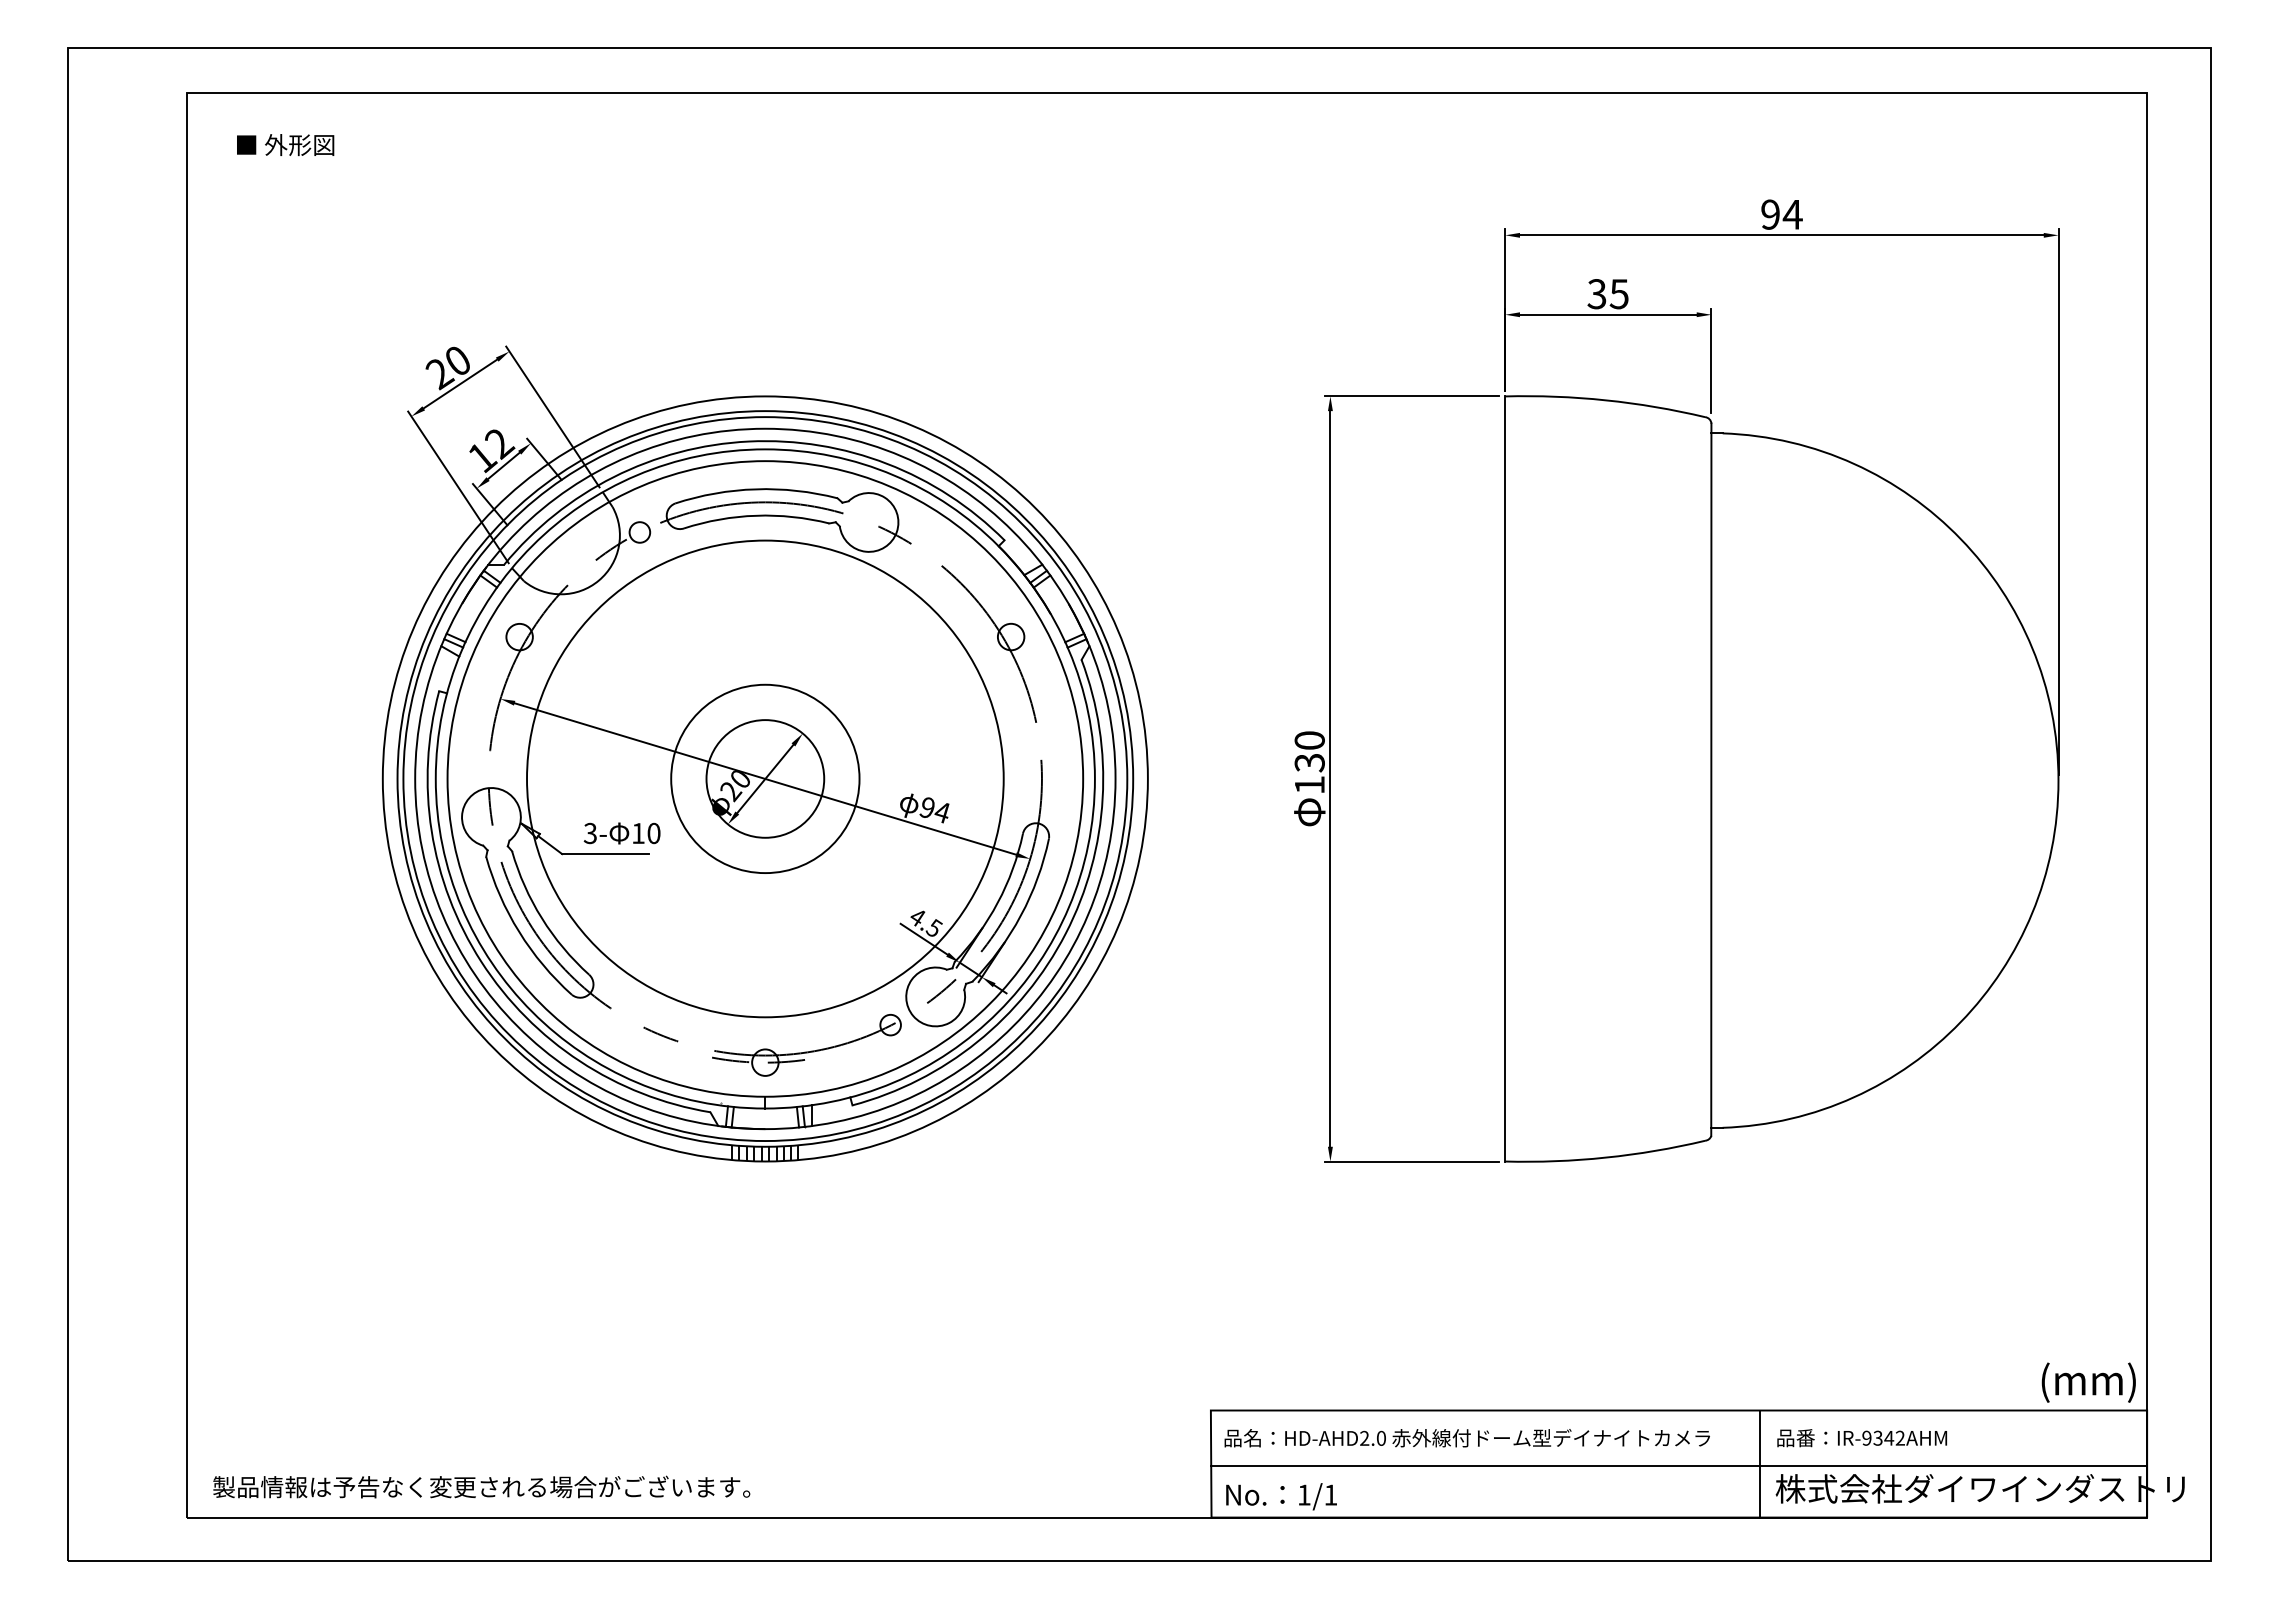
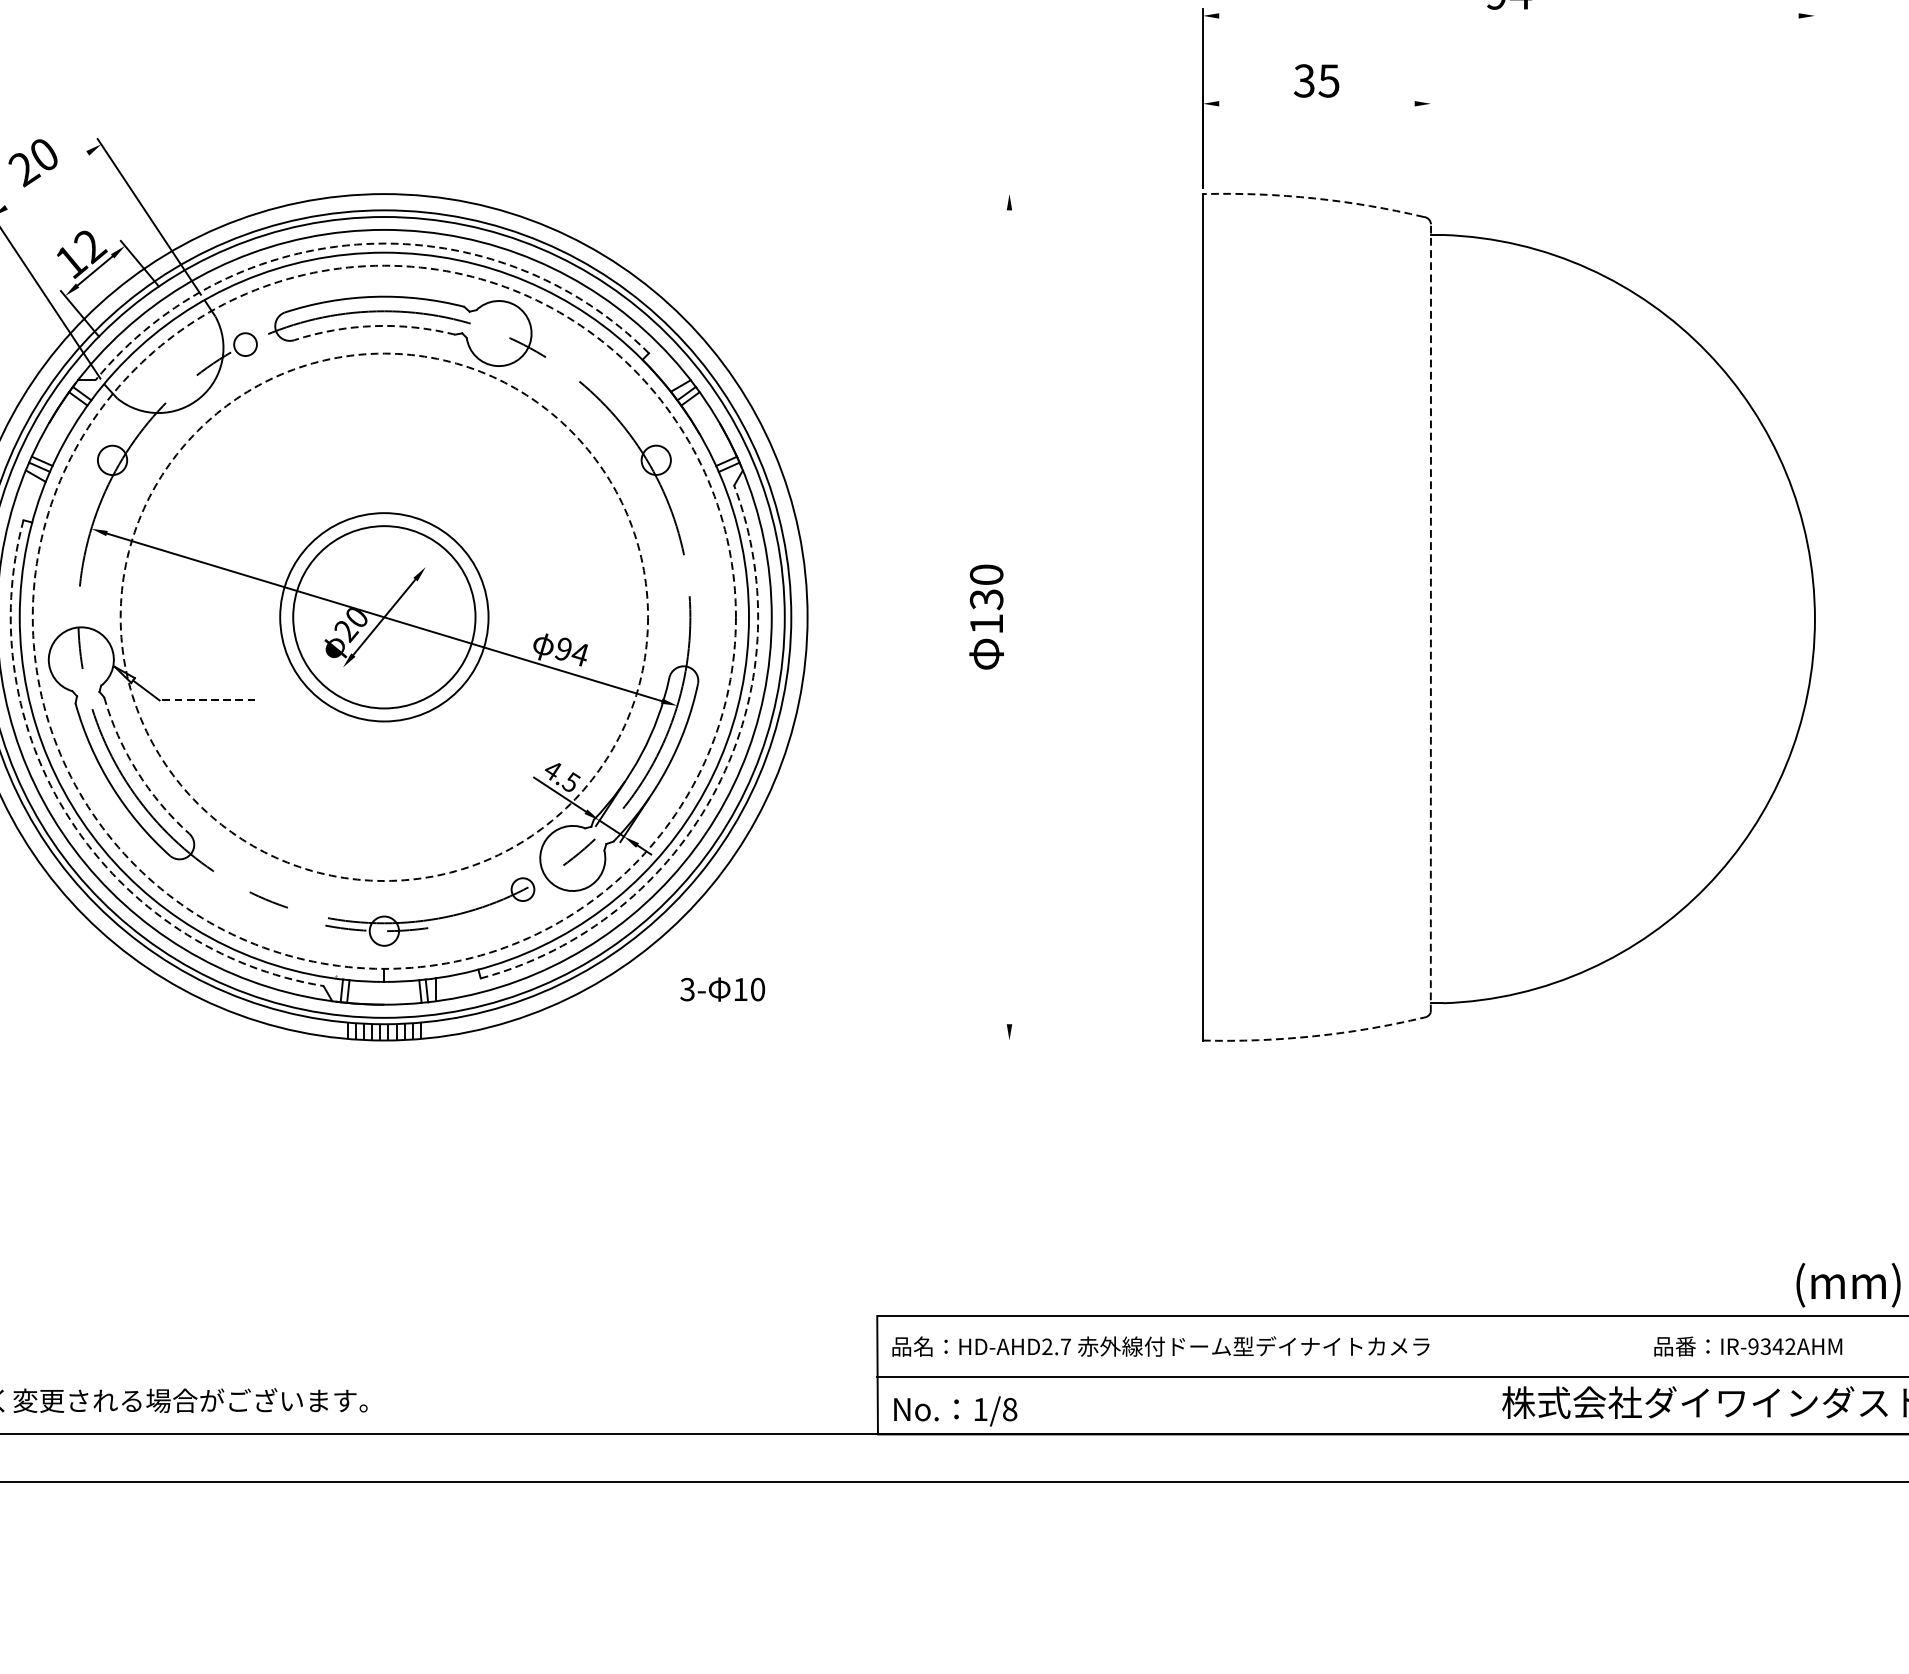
line: (1781, 235) -> (1508, 16), removed
line: (1607, 314) -> (1316, 103), removed
line: (1711, 360) -> (1431, 154), removed
line: (460, 383) -> (47, 179), removed
line: (1411, 396) -> (1099, 194), removed
arc: (1605, 400) -> (1313, 198), solid -> dashed
arc: (749, 441) -> (366, 243), solid -> dashed
line: (2058, 501) -> (1814, 310), removed
arc: (756, 515) -> (374, 325), solid -> dashed
circle: (765, 778) -> (384, 616), size x1.4
circle: (765, 778) -> (384, 616), solid -> dashed
circle: (765, 778) -> (384, 616), solid -> dashed
line: (1330, 778) -> (1009, 616), removed
line: (1711, 779) -> (1431, 617), solid -> dashed
text: (621, 833) -> (721, 989), moved
line: (604, 854) -> (206, 700), solid -> dashed
arc: (541, 918) -> (136, 771), solid -> dashed
arc: (1065, 933) -> (716, 788), solid -> dashed
arc: (481, 961) -> (70, 819), solid -> dashed
arc: (1605, 1157) -> (1313, 1036), solid -> dashed
line: (1411, 1161) -> (1099, 1040), removed
text: (1381, 1437) -> (1066, 1345), HD-AHD2.0 -> HD-AHD2.7
text: (1861, 1438) -> (1747, 1346), moved
line: (1760, 1463) -> (1485, 1374), removed
text: (1330, 1494) -> (1009, 1408), 1/1 -> 1/8

